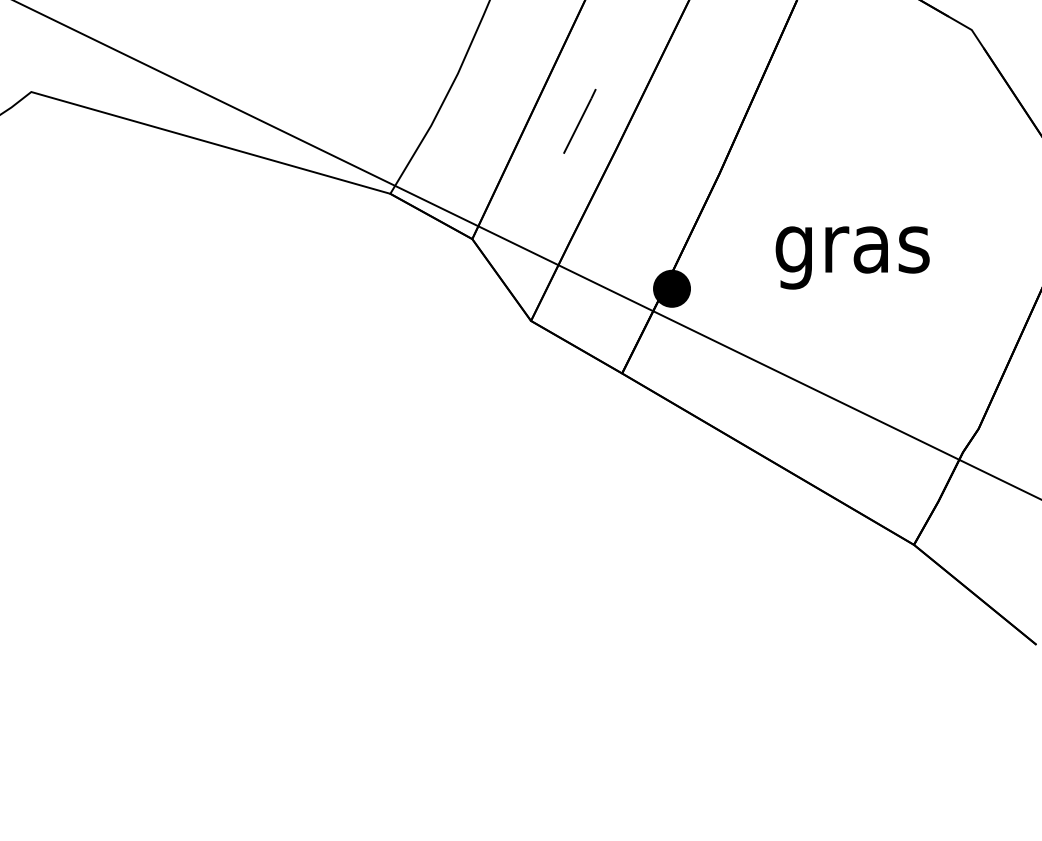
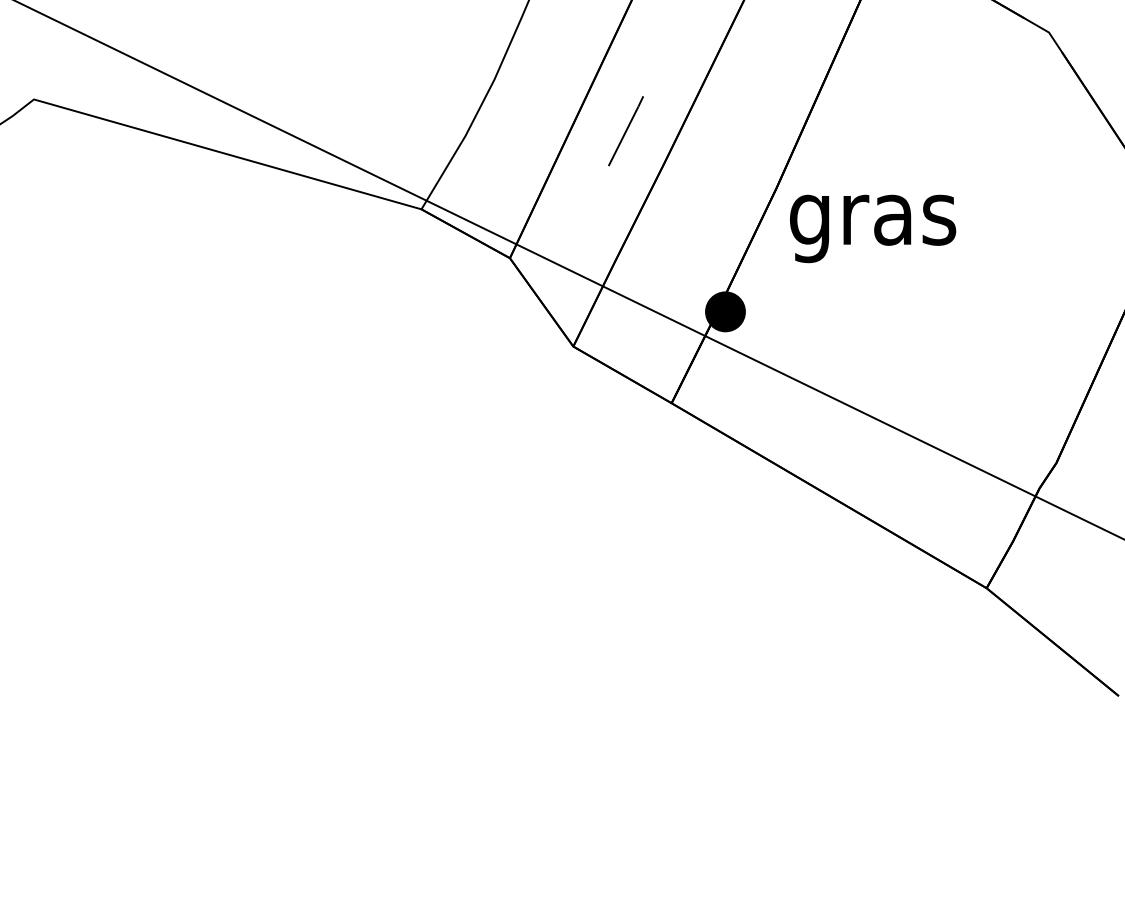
text: (852, 257) -> (872, 228), moved

